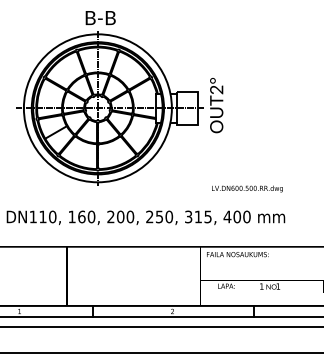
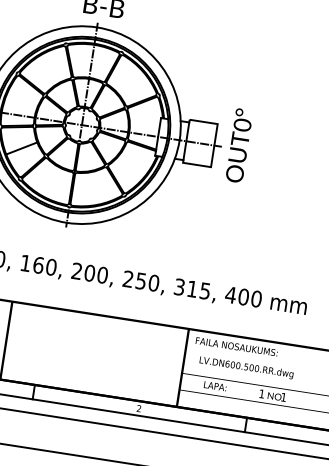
text: (216, 89) -> (242, 124), OUT2° -> OUT0°
text: (247, 188) -> (246, 367), moved

